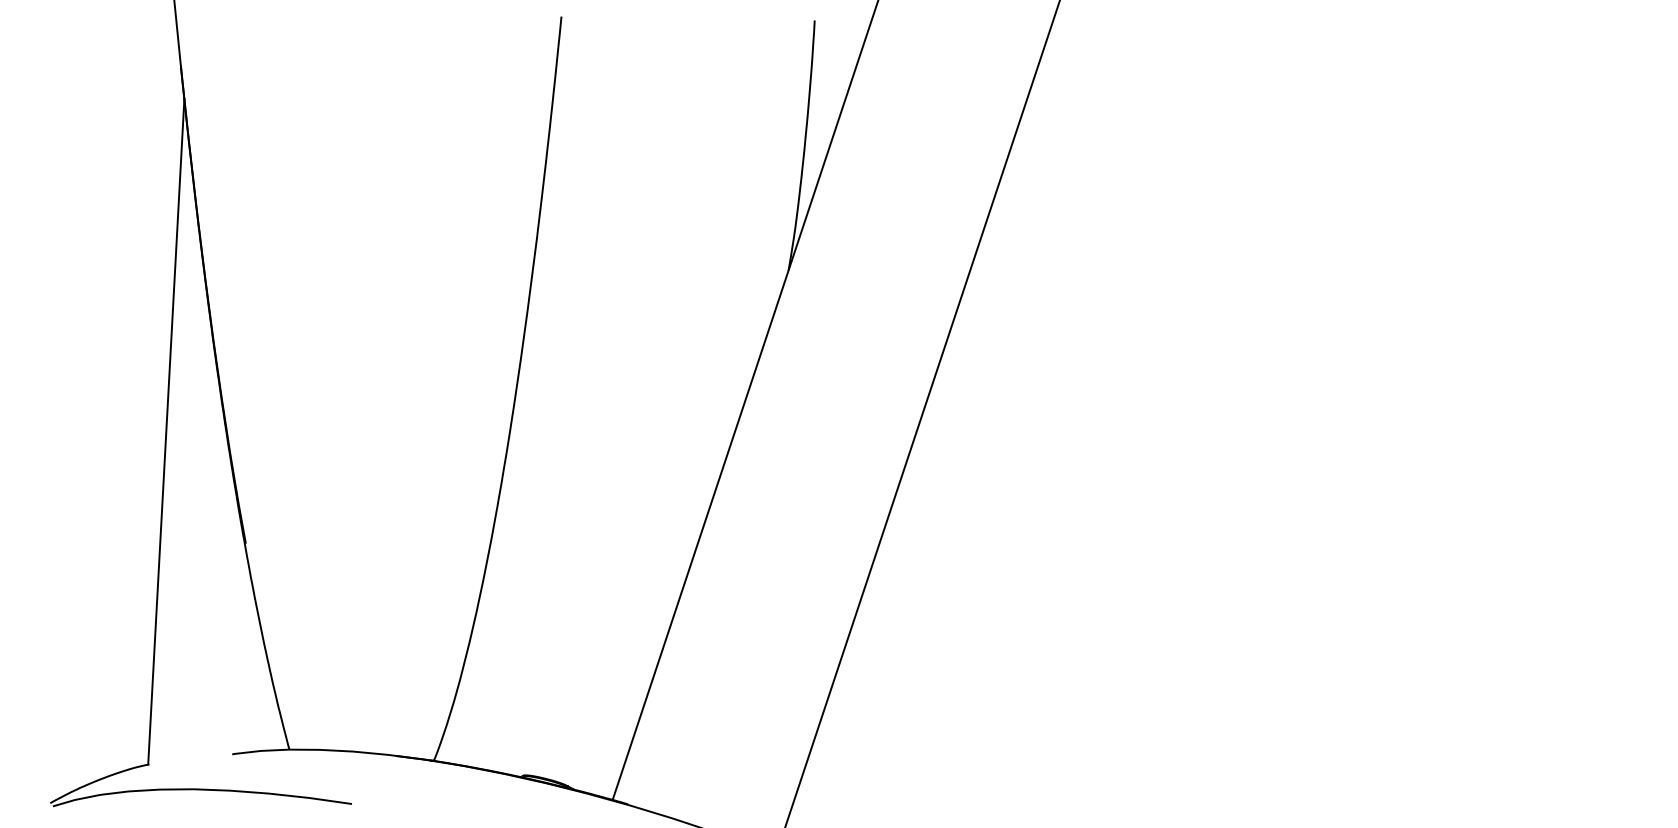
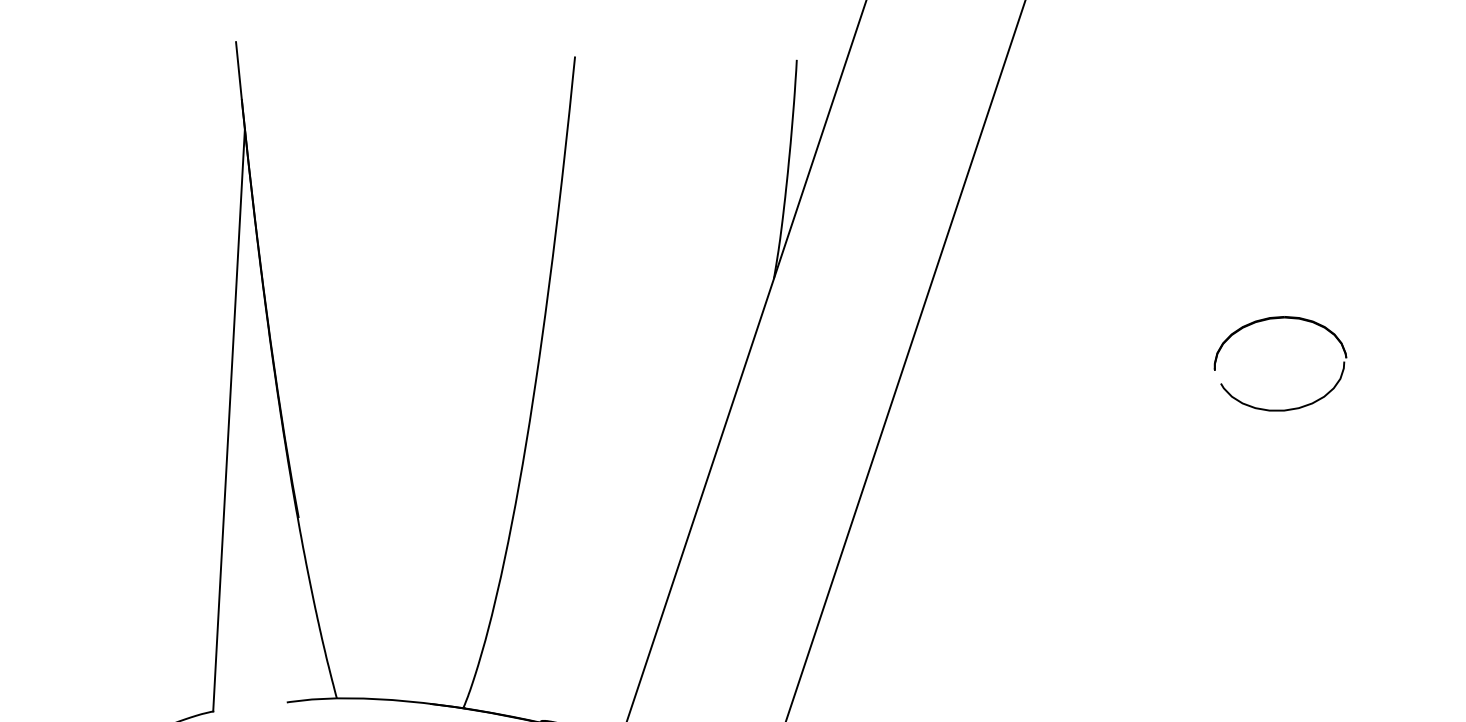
part: (1365, 316) -> (1279, 319), added

